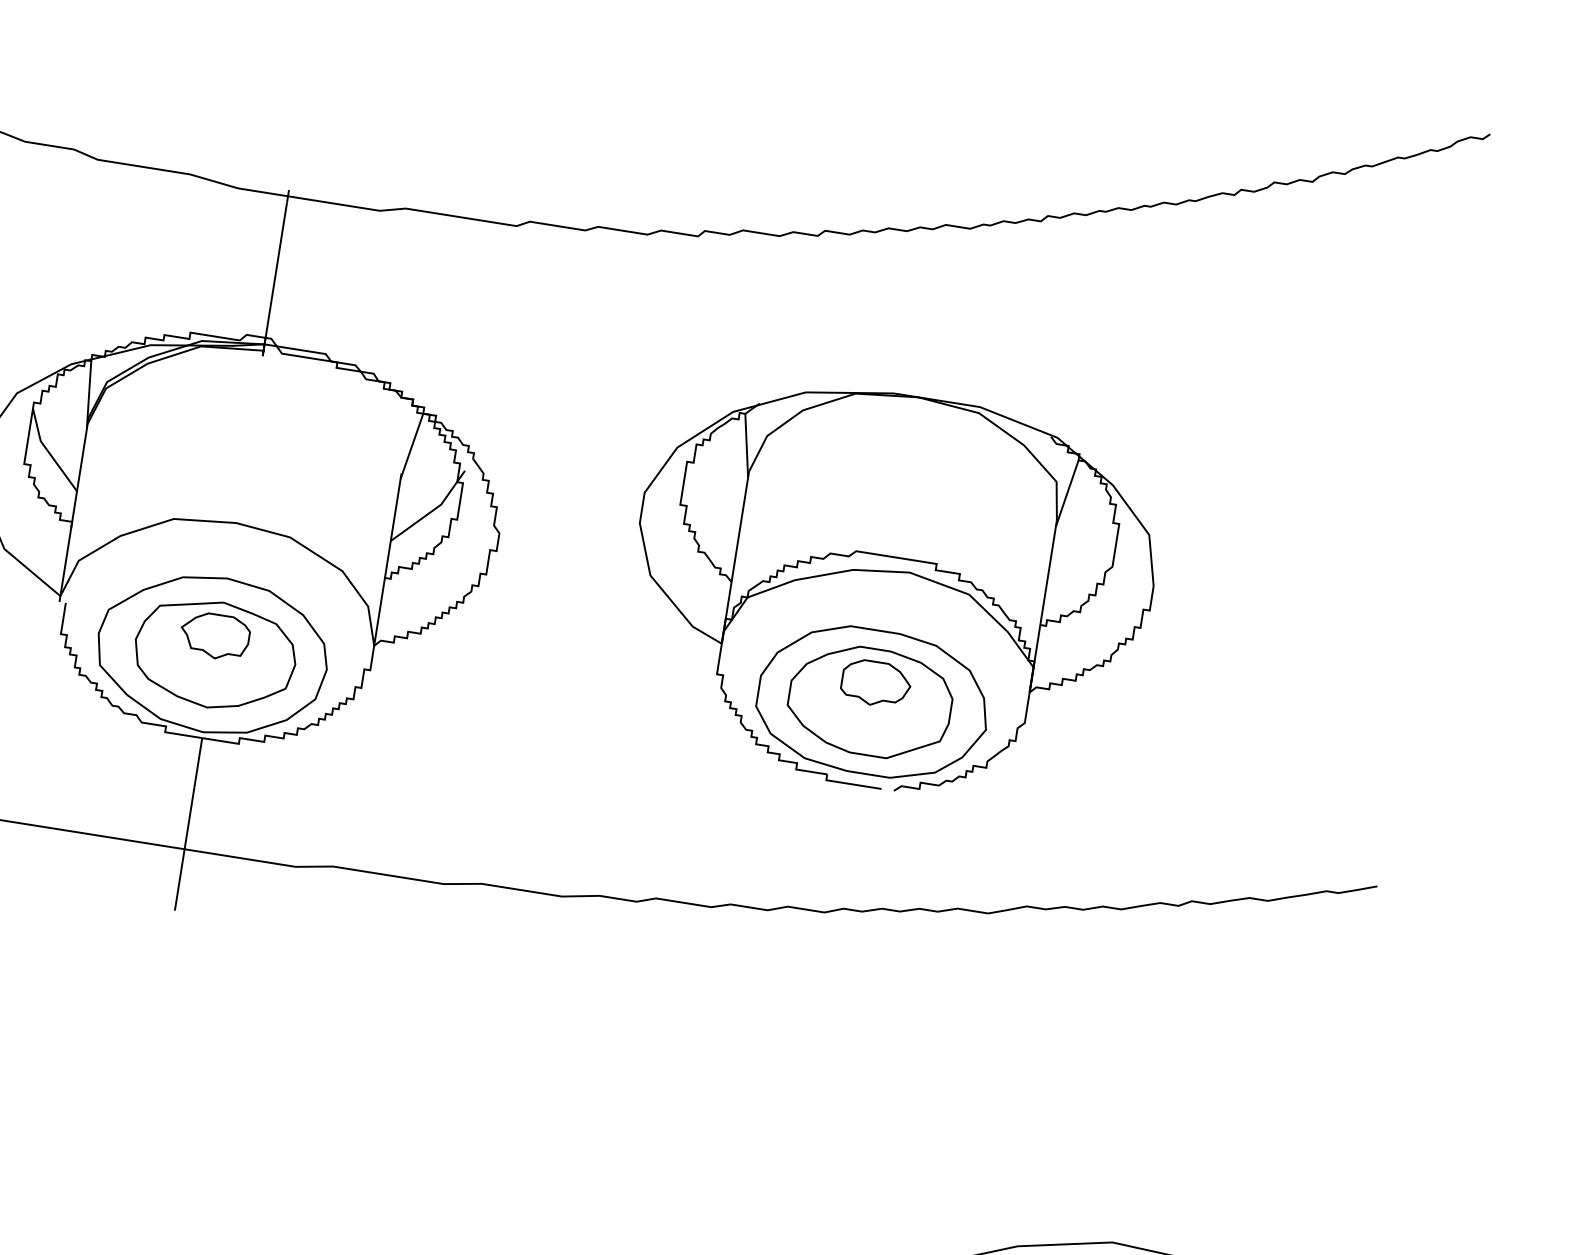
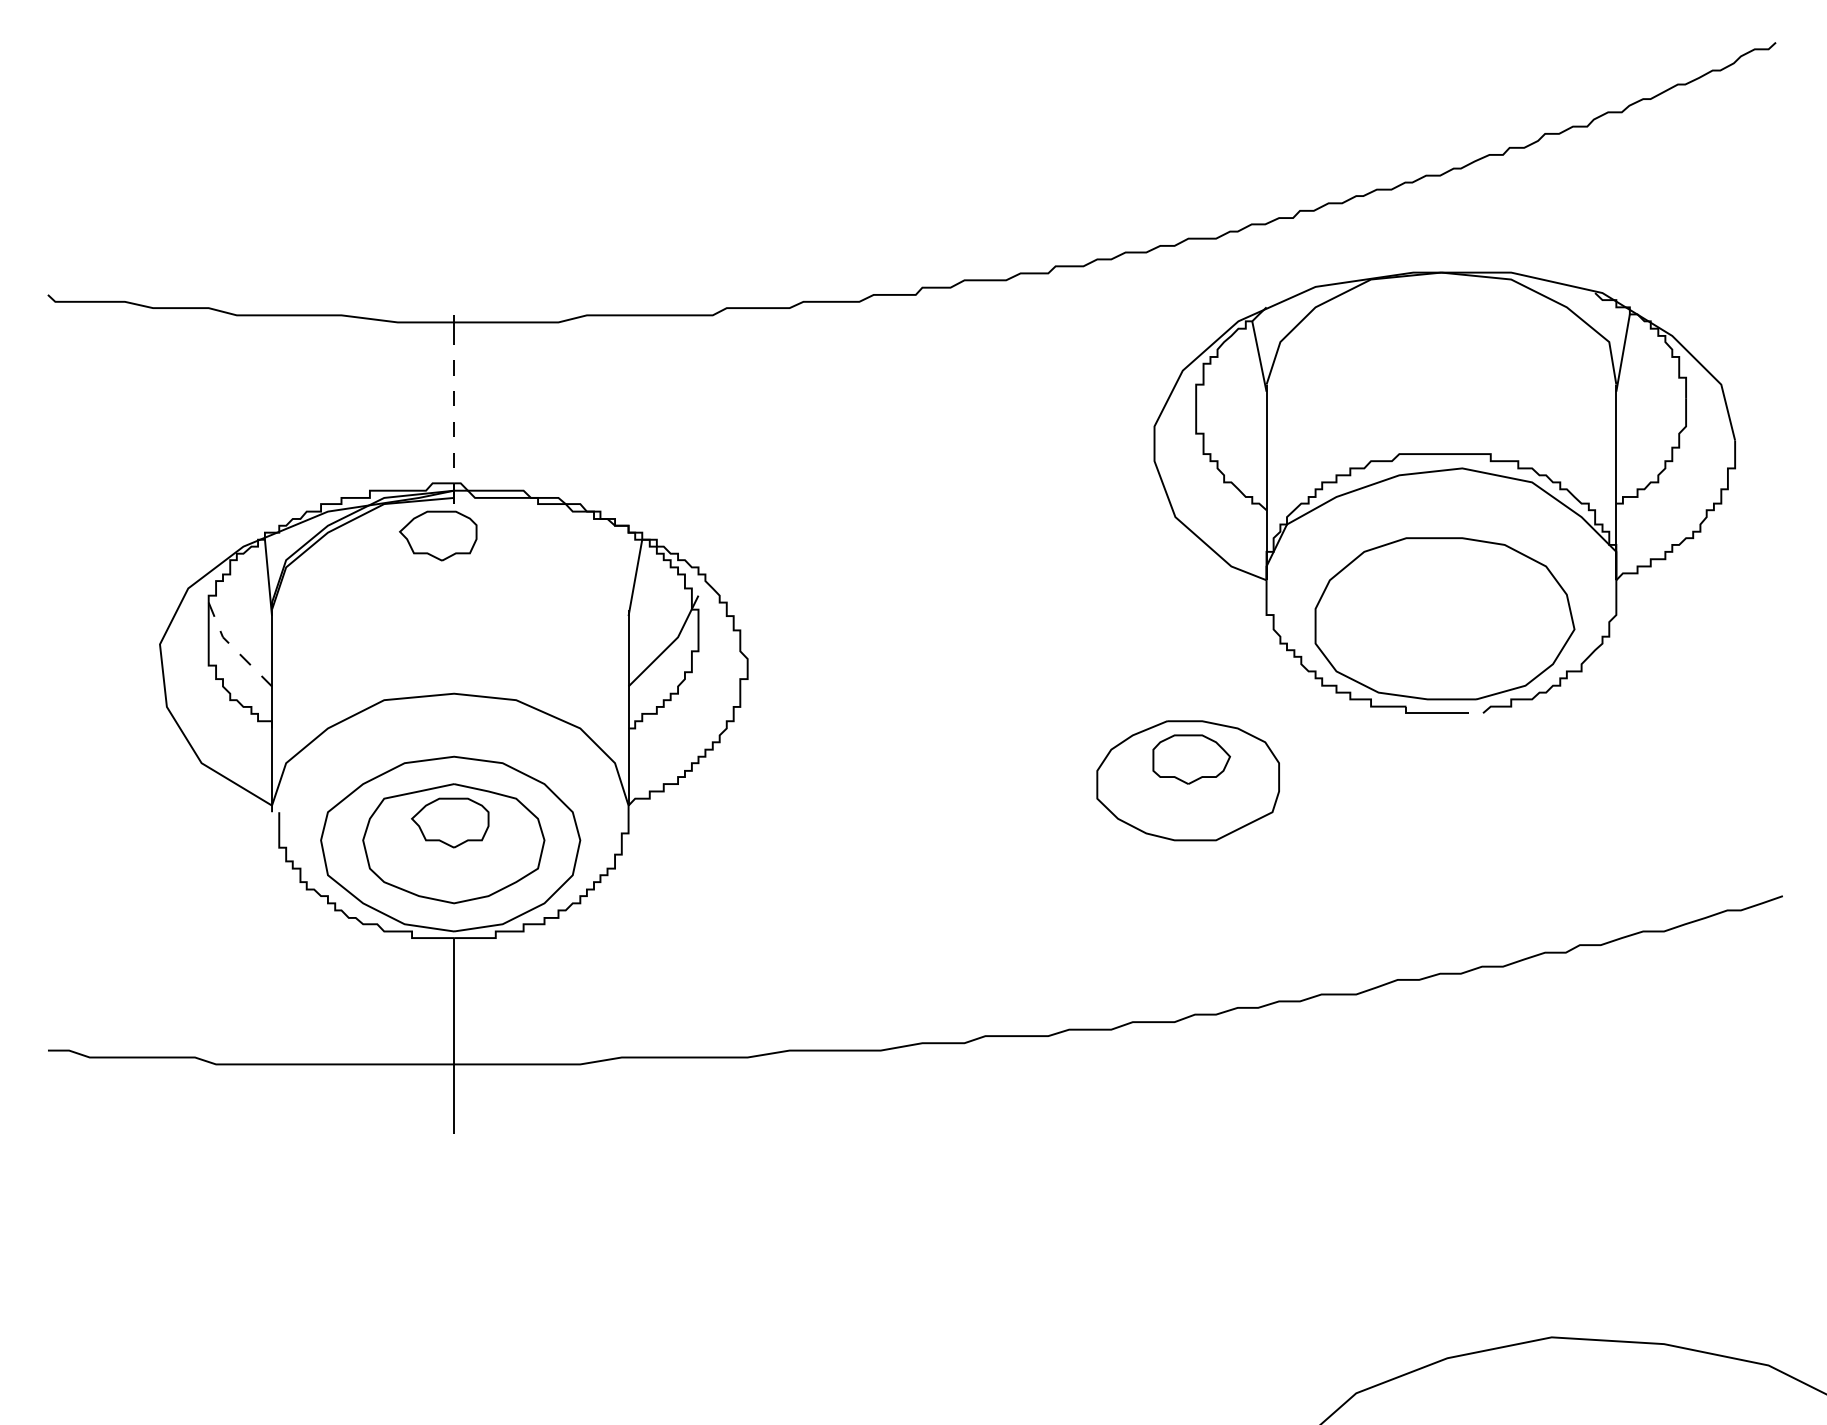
line: (276, 273) -> (454, 410), solid -> dashed
part: (244, 381) -> (438, 535), added
line: (49, 452) -> (234, 648), solid -> dashed
part: (893, 572) -> (1444, 471), moved

